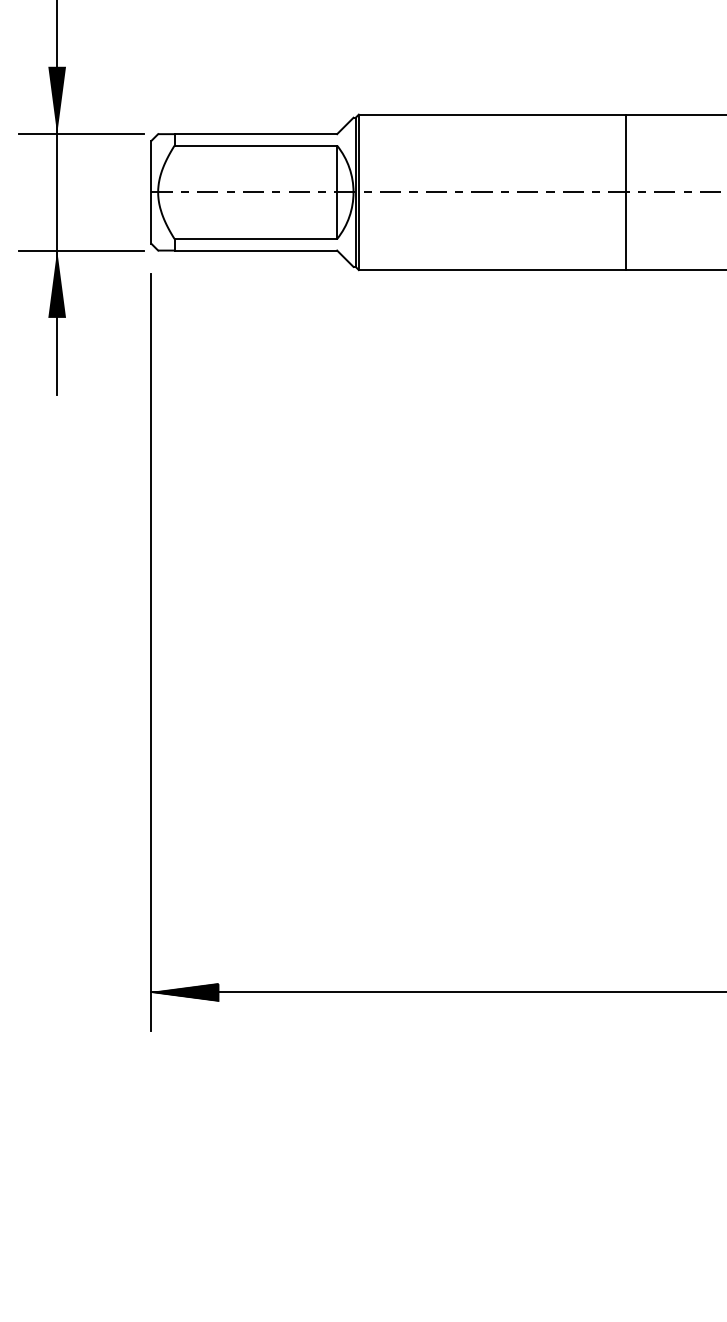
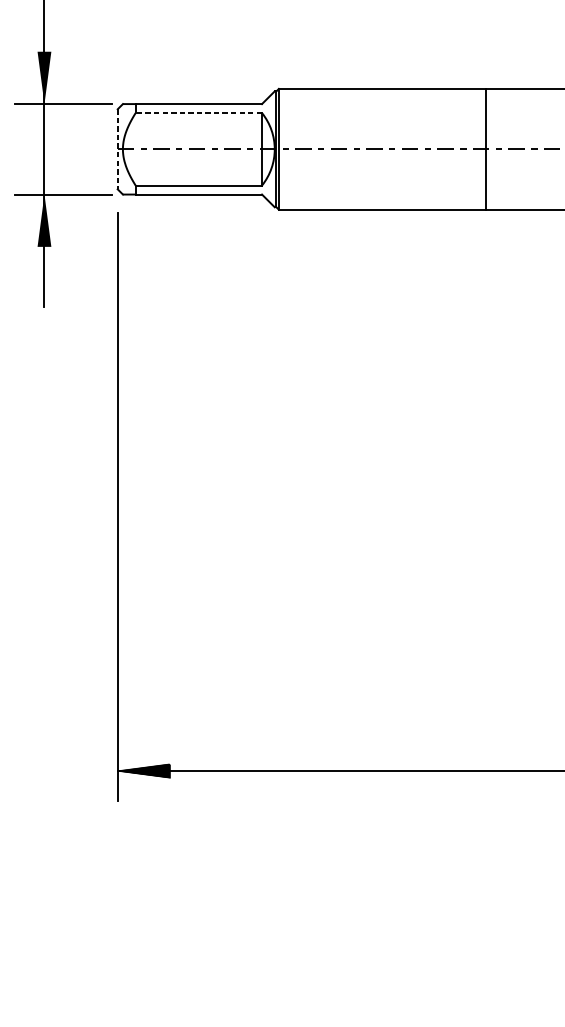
line: (255, 145) -> (198, 112), solid -> dashed
line: (151, 192) -> (117, 149), solid -> dashed

